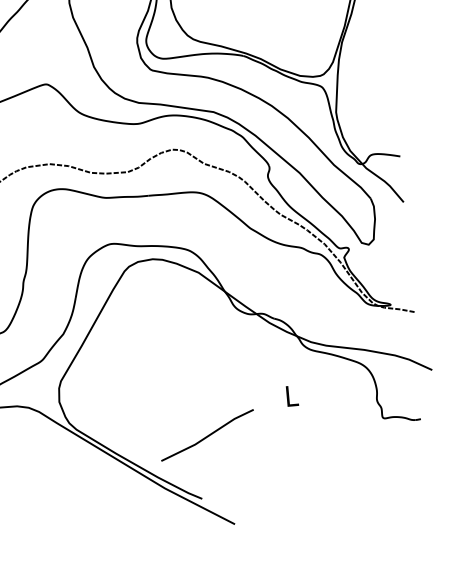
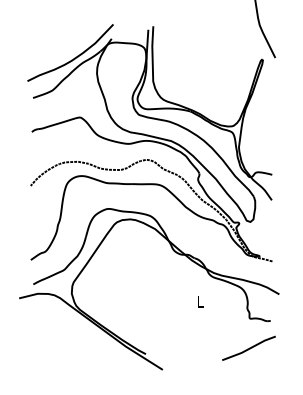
line: (208, 433) -> (249, 347), moved

